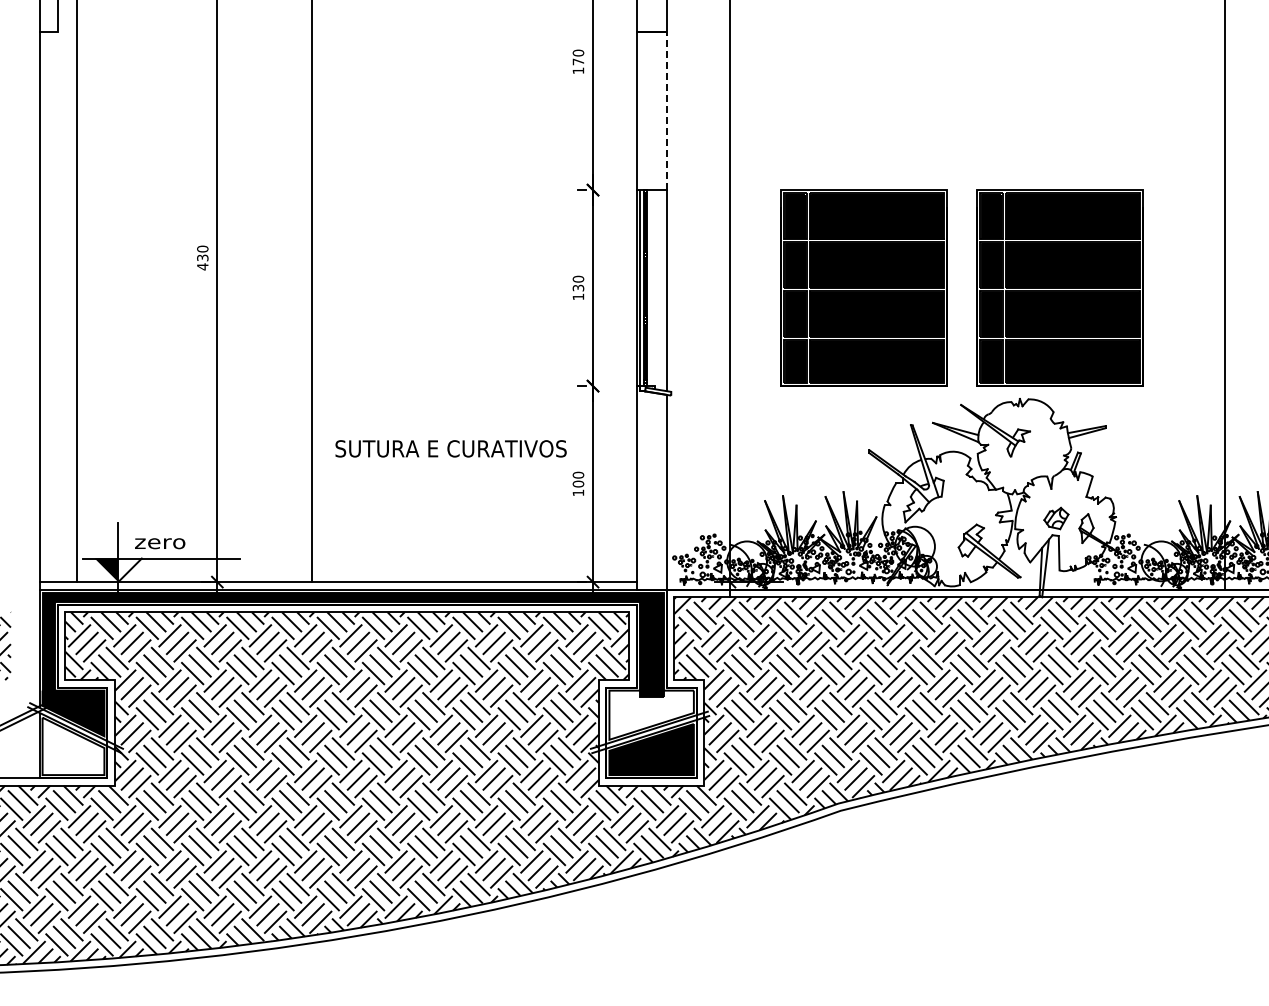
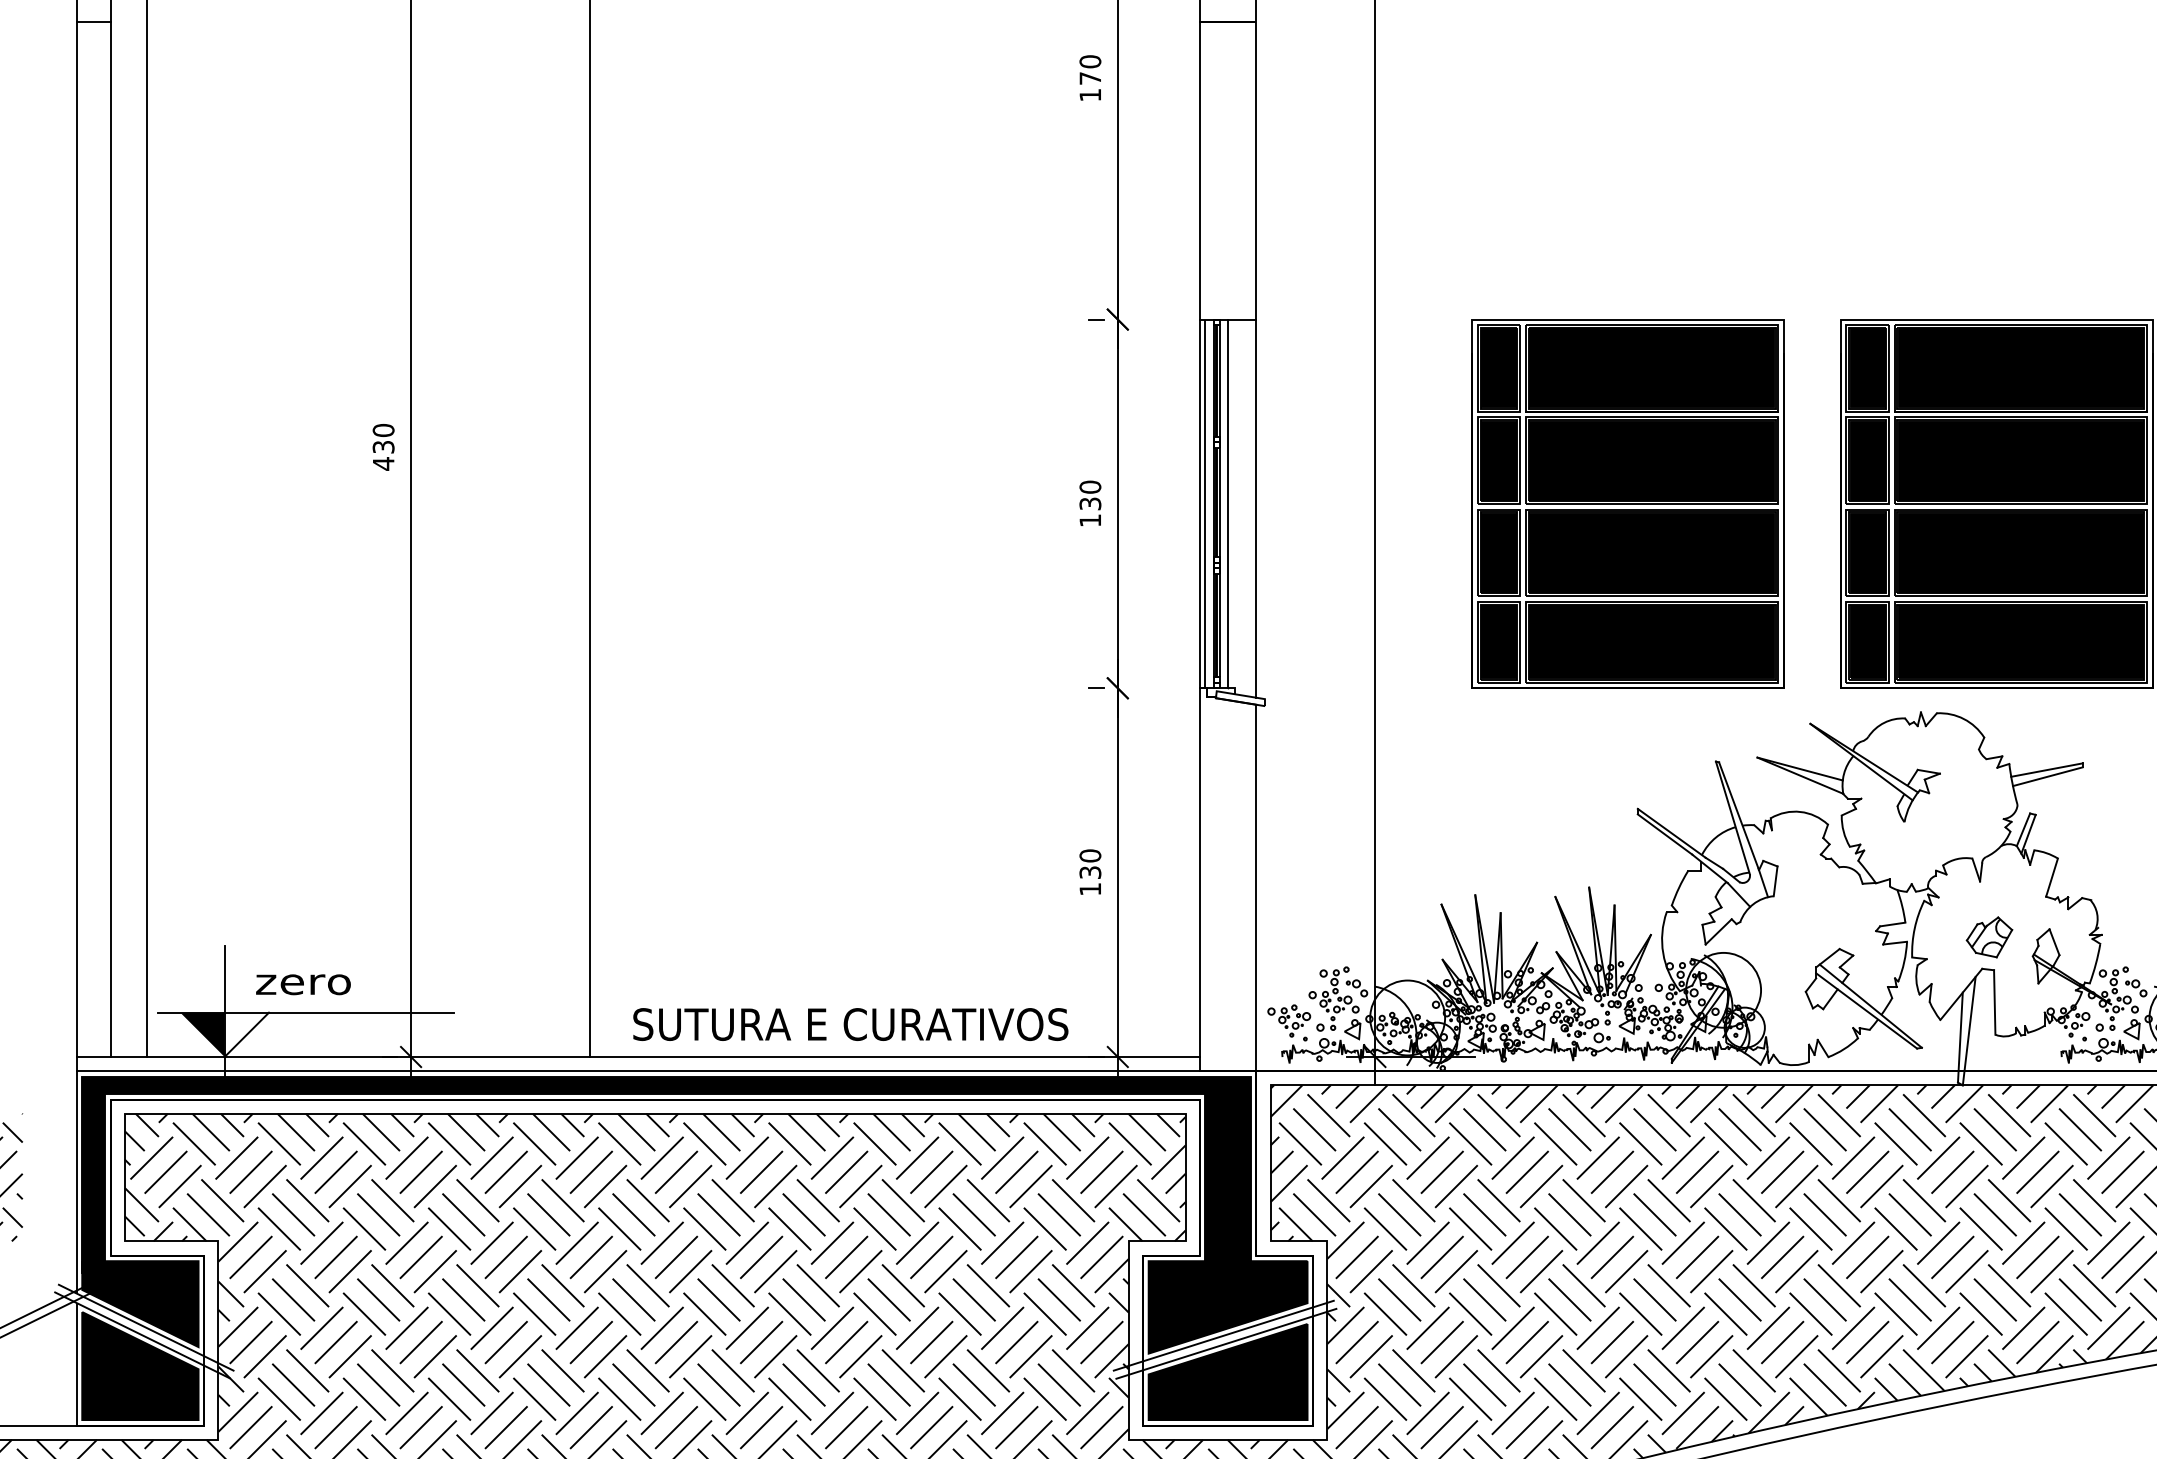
line: (666, 110) -> (1256, 169), dashed -> solid
line: (651, 288) -> (1227, 504), added
line: (57, 306) -> (110, 538), added
text: (450, 448) -> (849, 1023), moved
text: (578, 483) -> (1090, 871), 100 -> 130
fill: (651, 714) -> (1227, 1306), added
fill: (73, 746) -> (140, 1366), added

